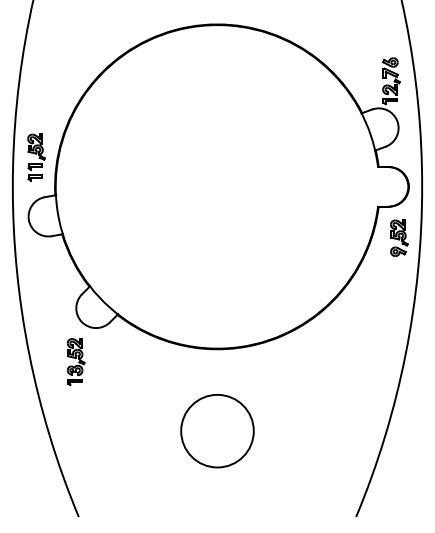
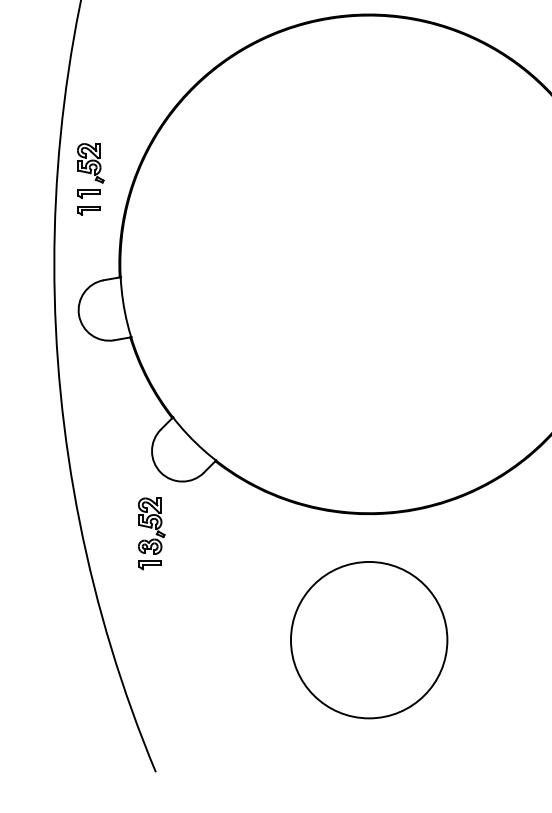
part: (36, 157) -> (90, 179), moved
circle: (217, 430) -> (369, 639), size x1.4

